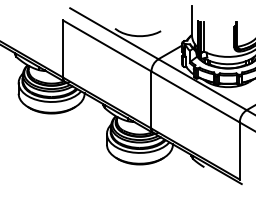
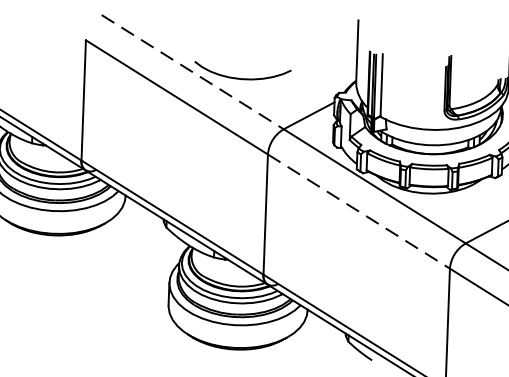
line: (114, 33) -> (193, 71), solid -> dashed
line: (195, 96) -> (358, 210), solid -> dashed

